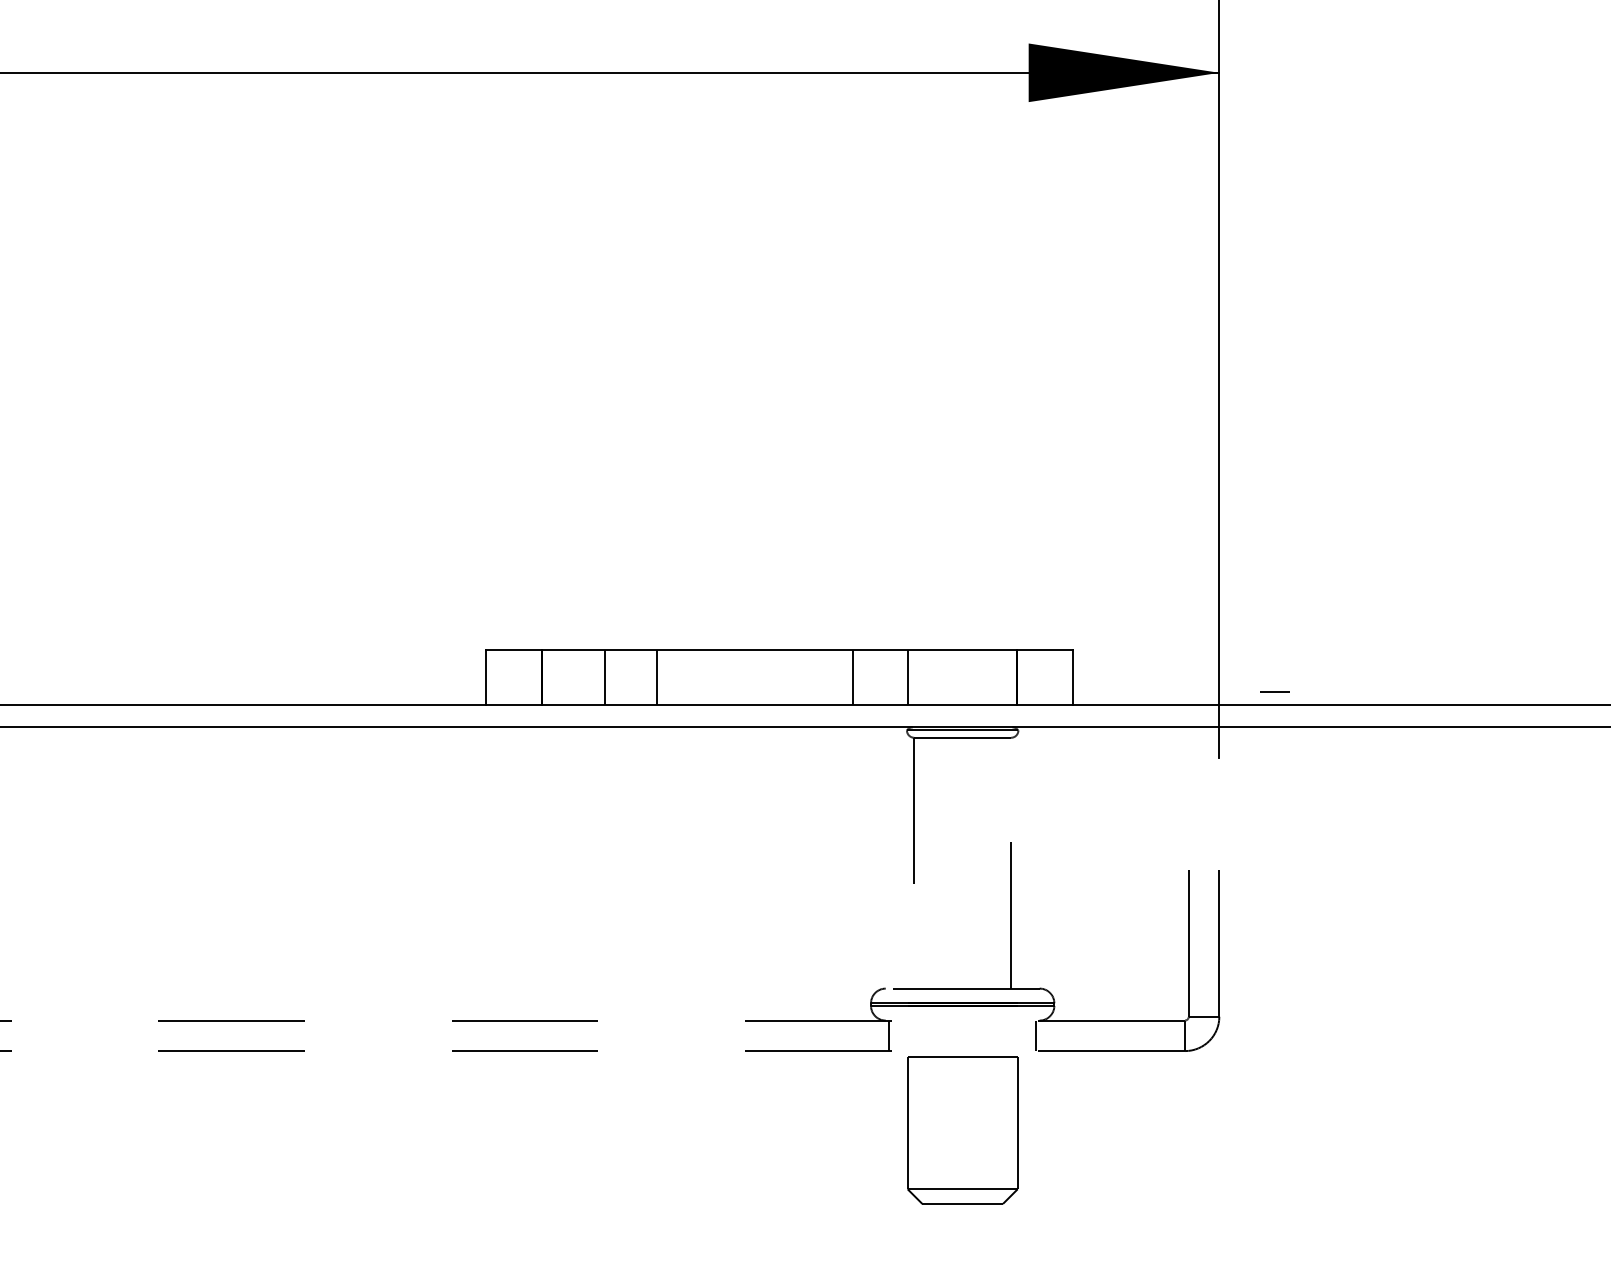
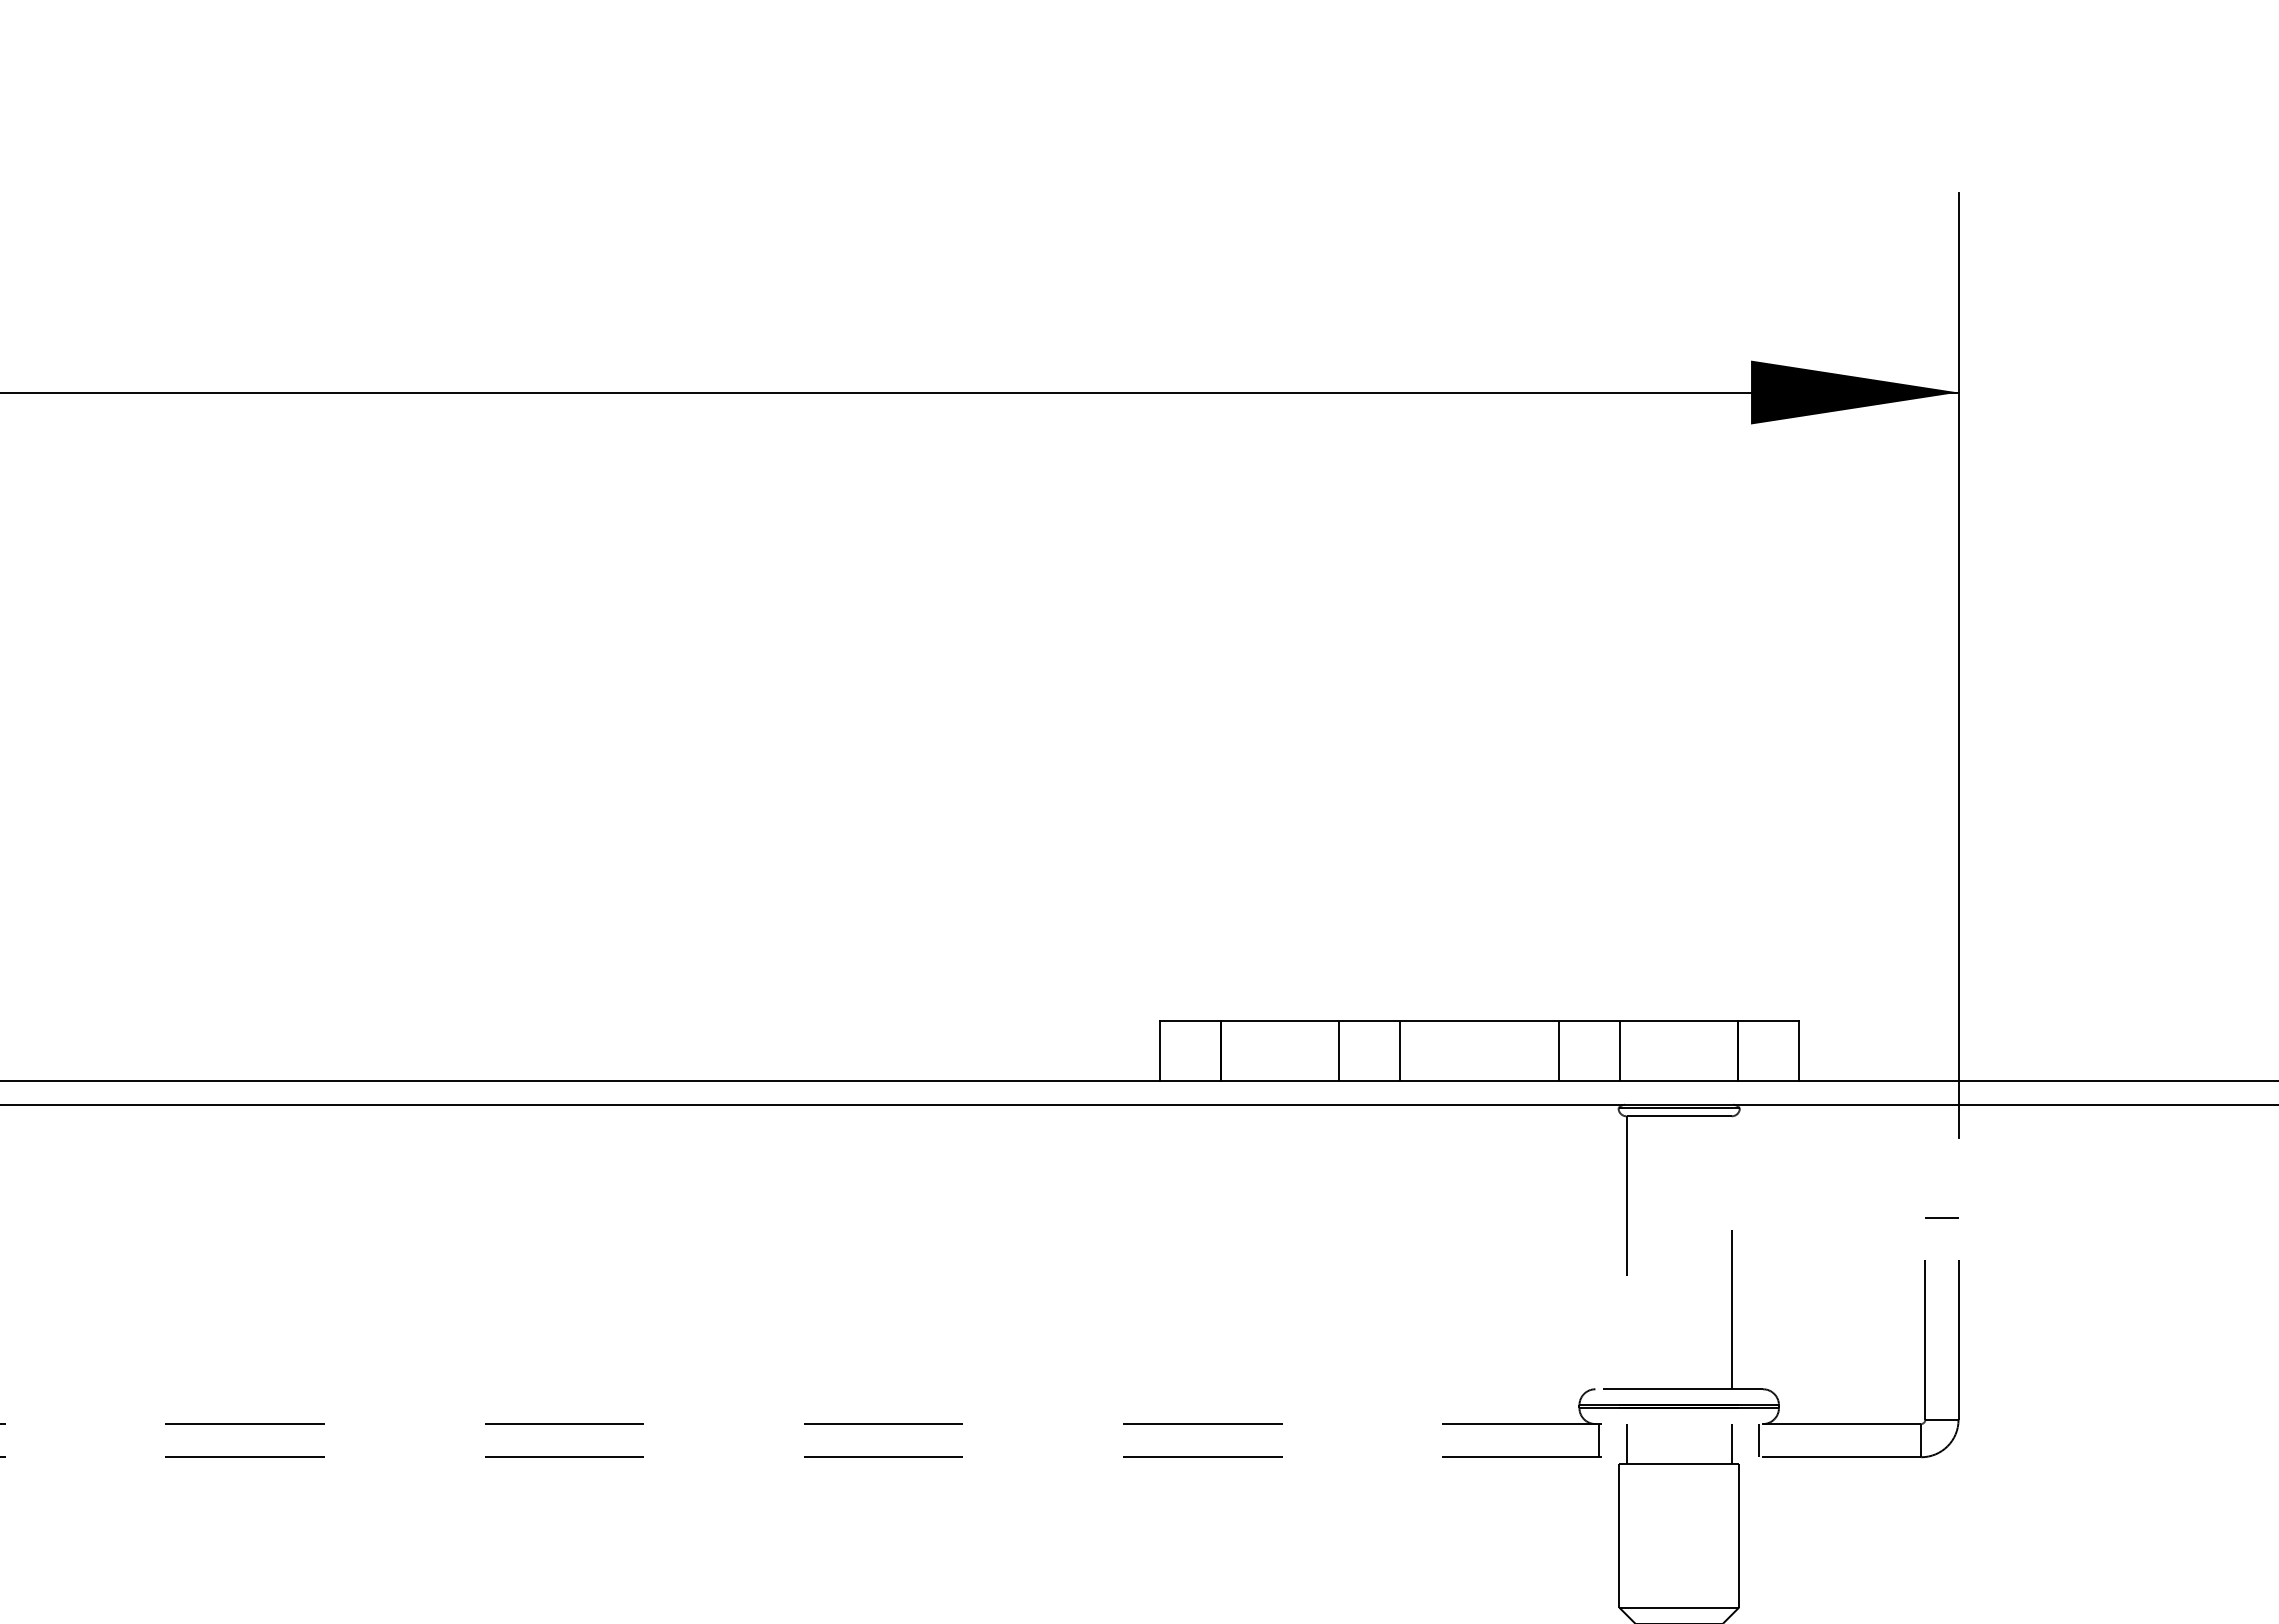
line: (605, 678) -> (1339, 1051), moved
line: (656, 678) -> (1399, 1051), moved
line: (1274, 692) -> (1941, 1217), moved
line: (914, 1038) -> (1626, 1443), added
line: (1010, 1038) -> (1731, 1443), added

